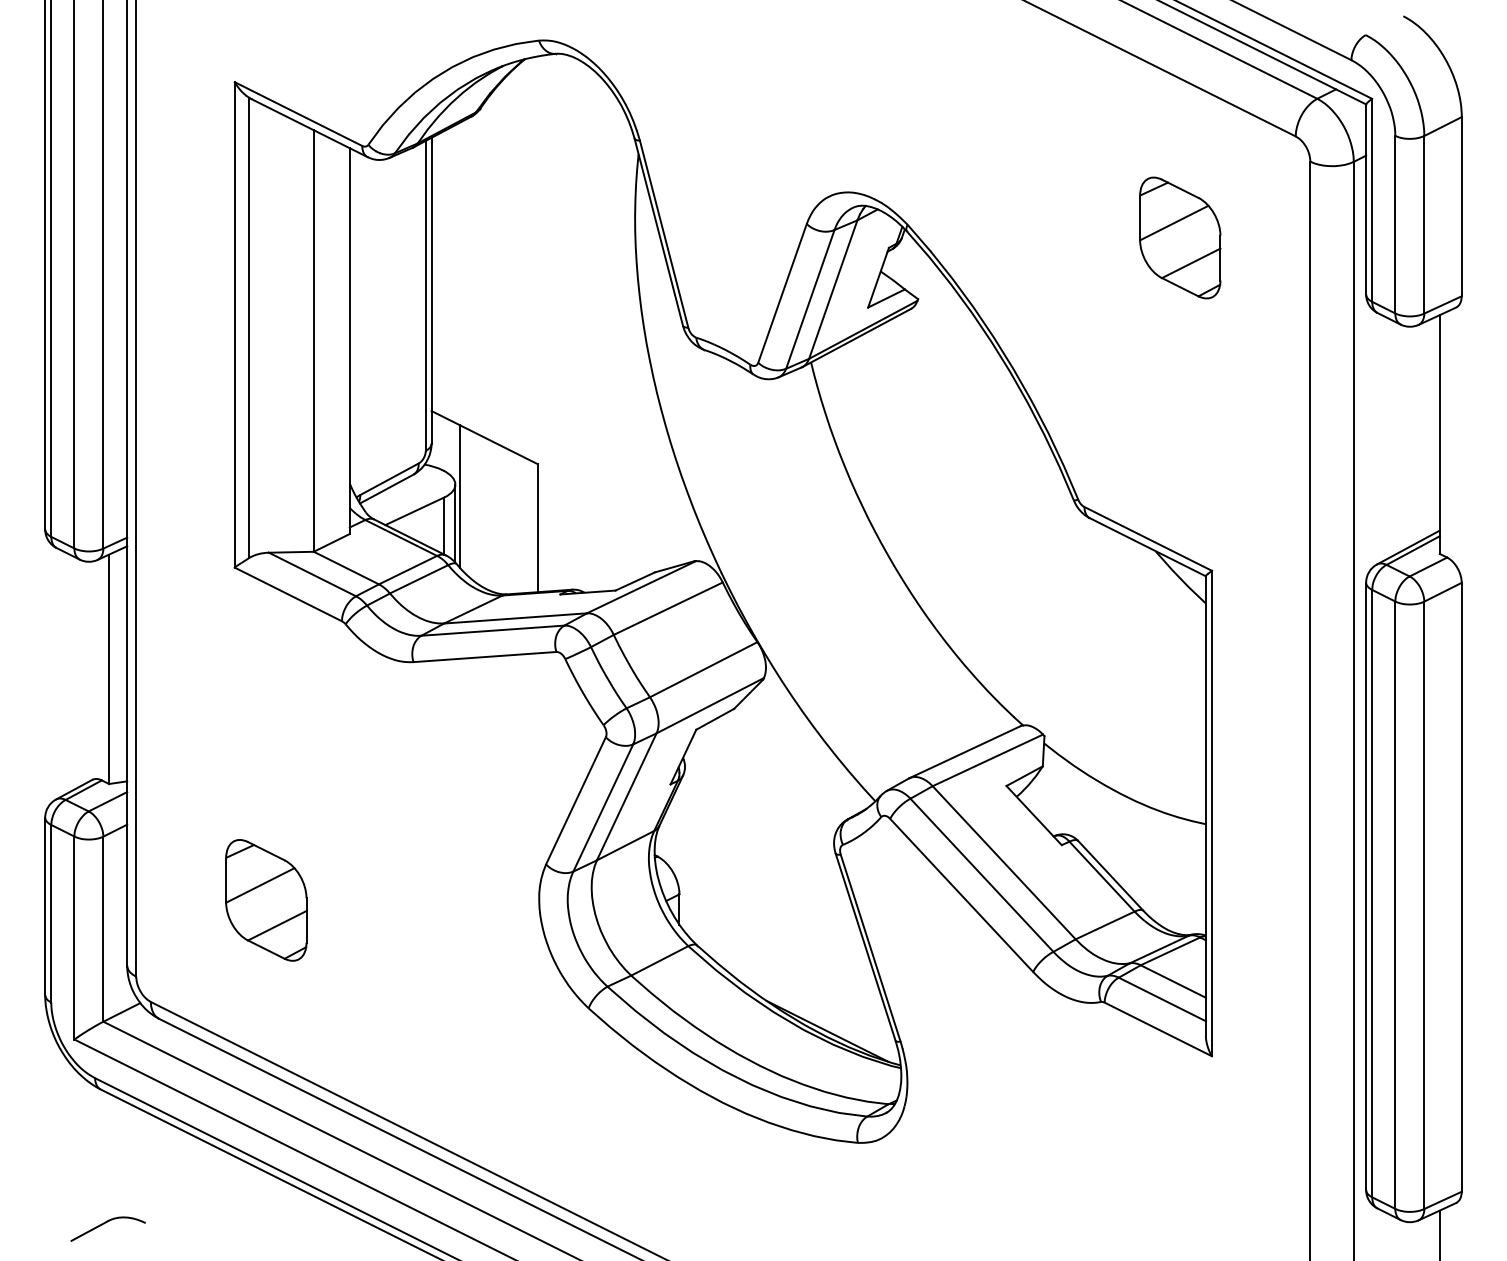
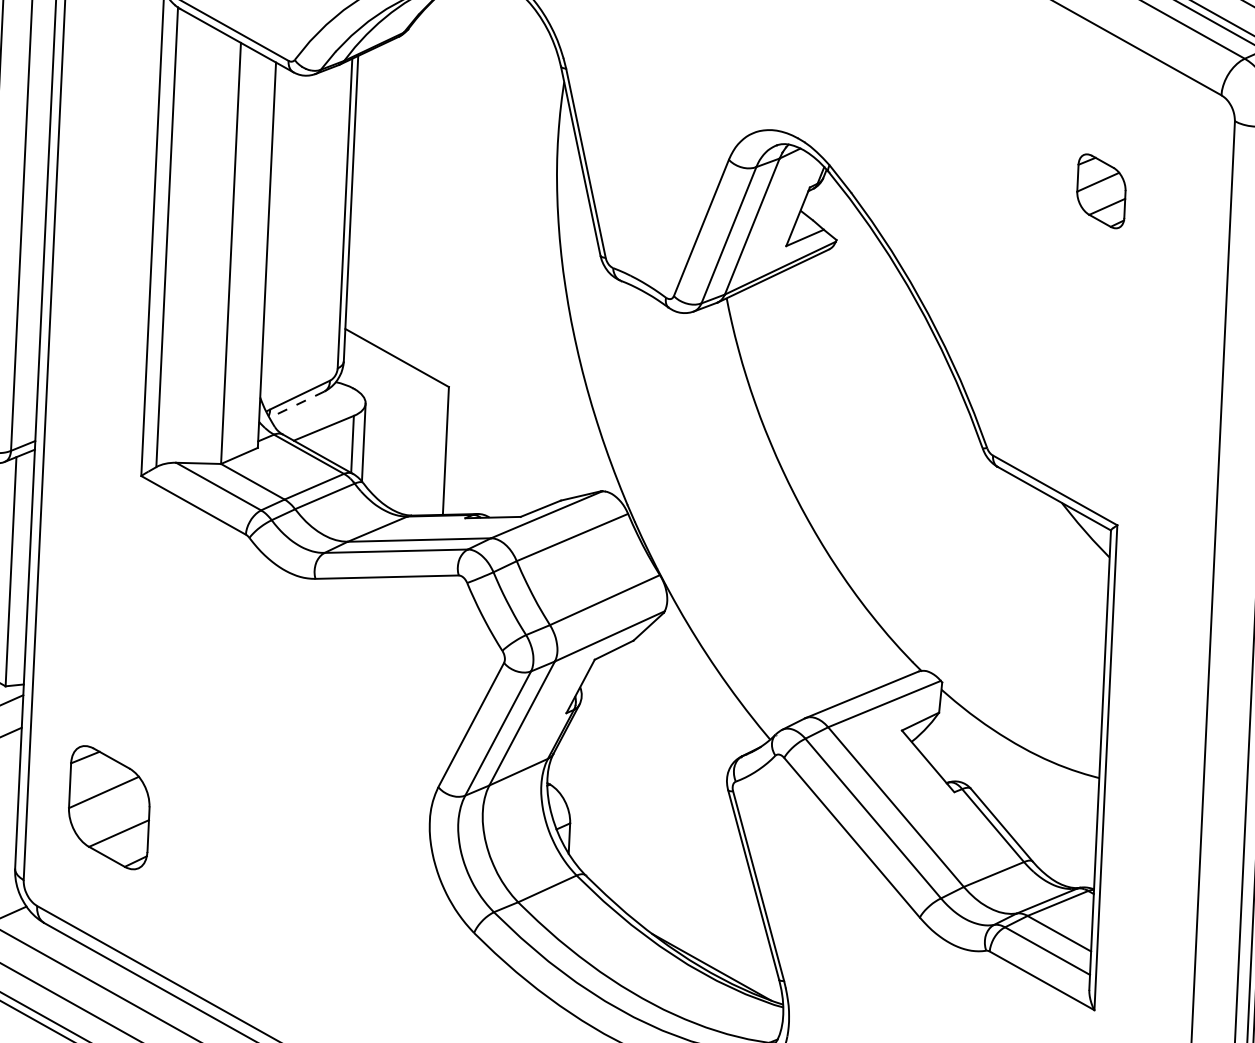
part: (1180, 237) -> (1101, 190), size x0.6
line: (386, 489) -> (296, 405), solid -> dashed
line: (459, 496) -> (369, 415), removed
part: (266, 900) -> (109, 807), moved

